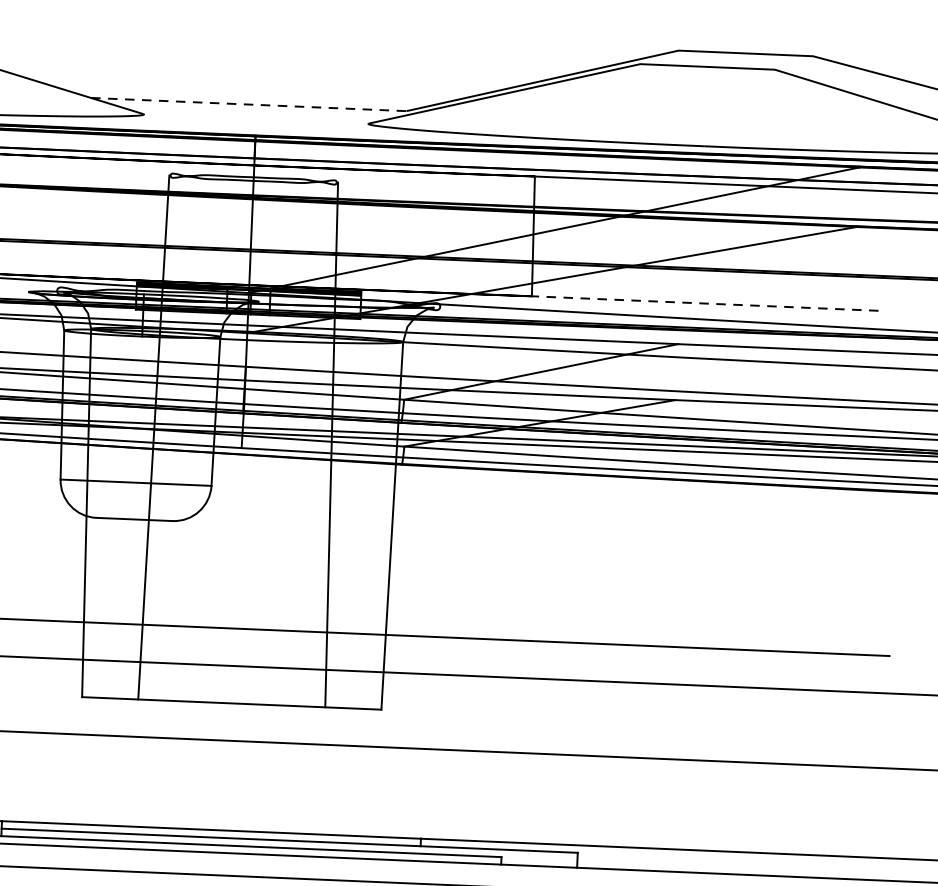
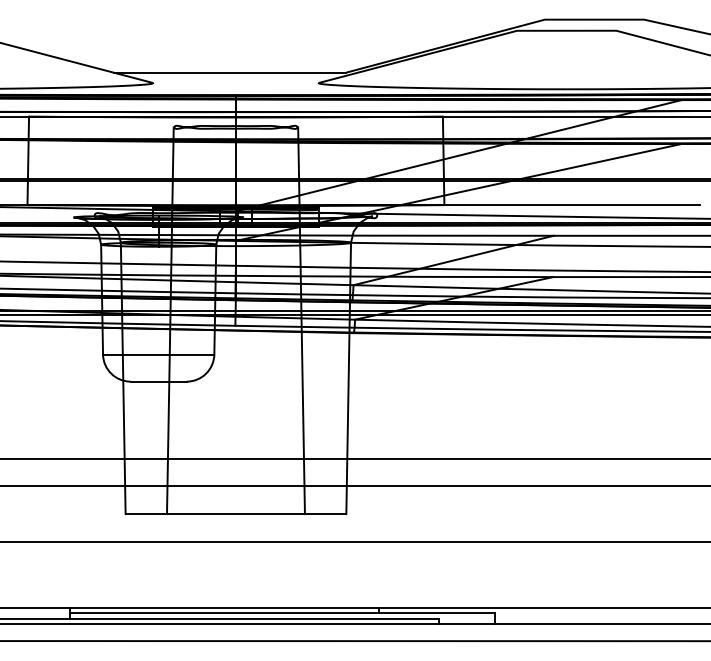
line: (249, 104) -> (230, 72), dashed -> solid
line: (705, 304) -> (572, 205), dashed -> solid

